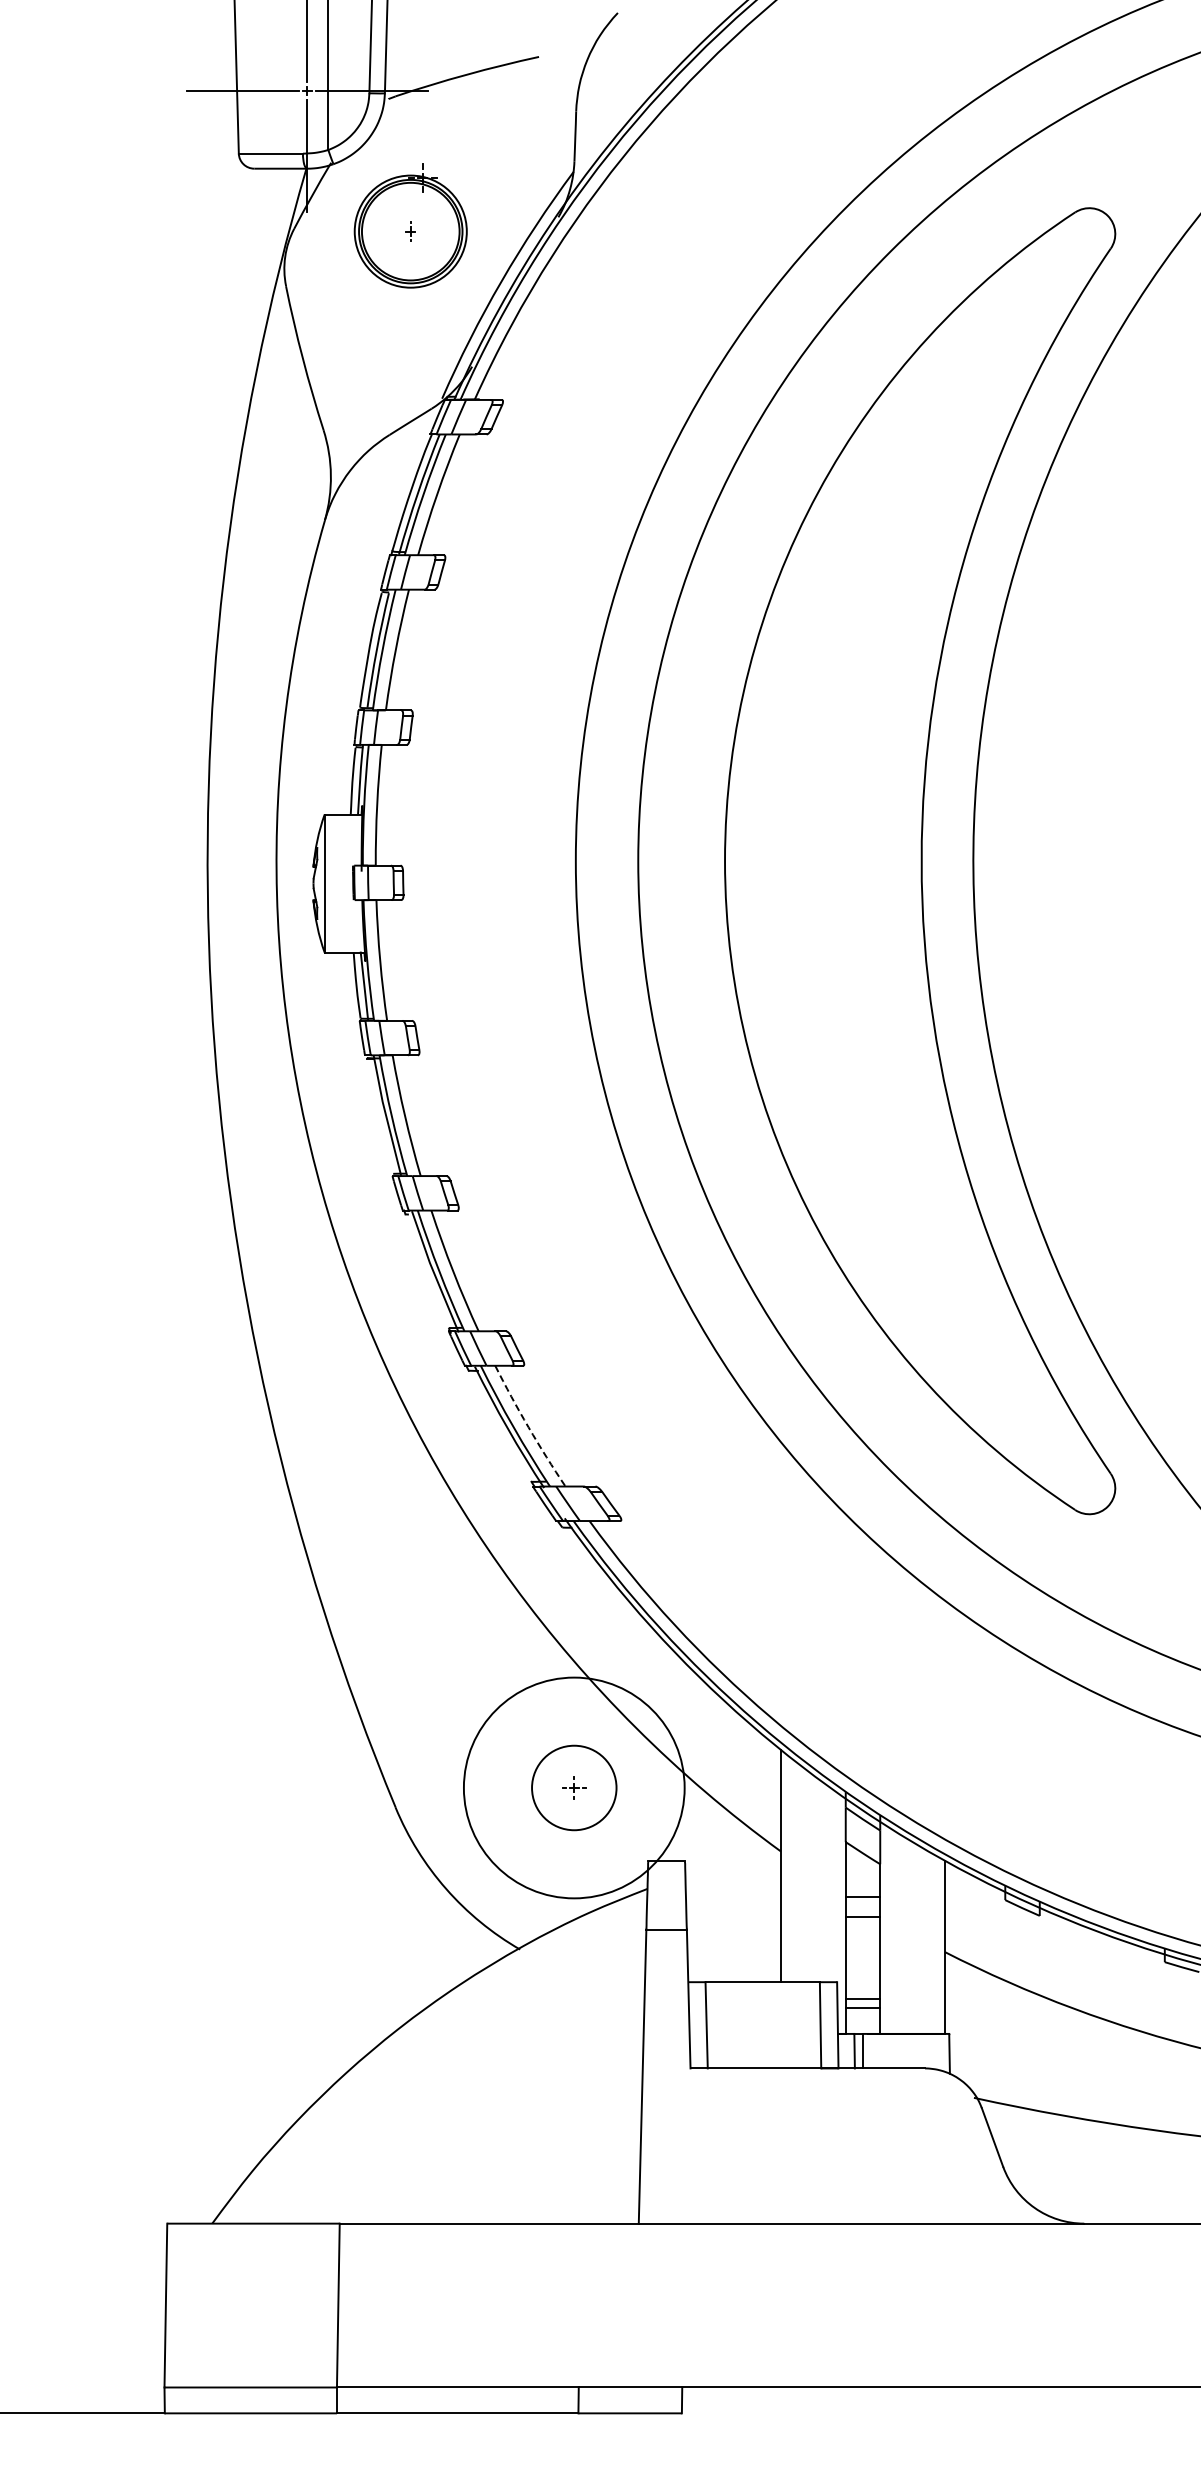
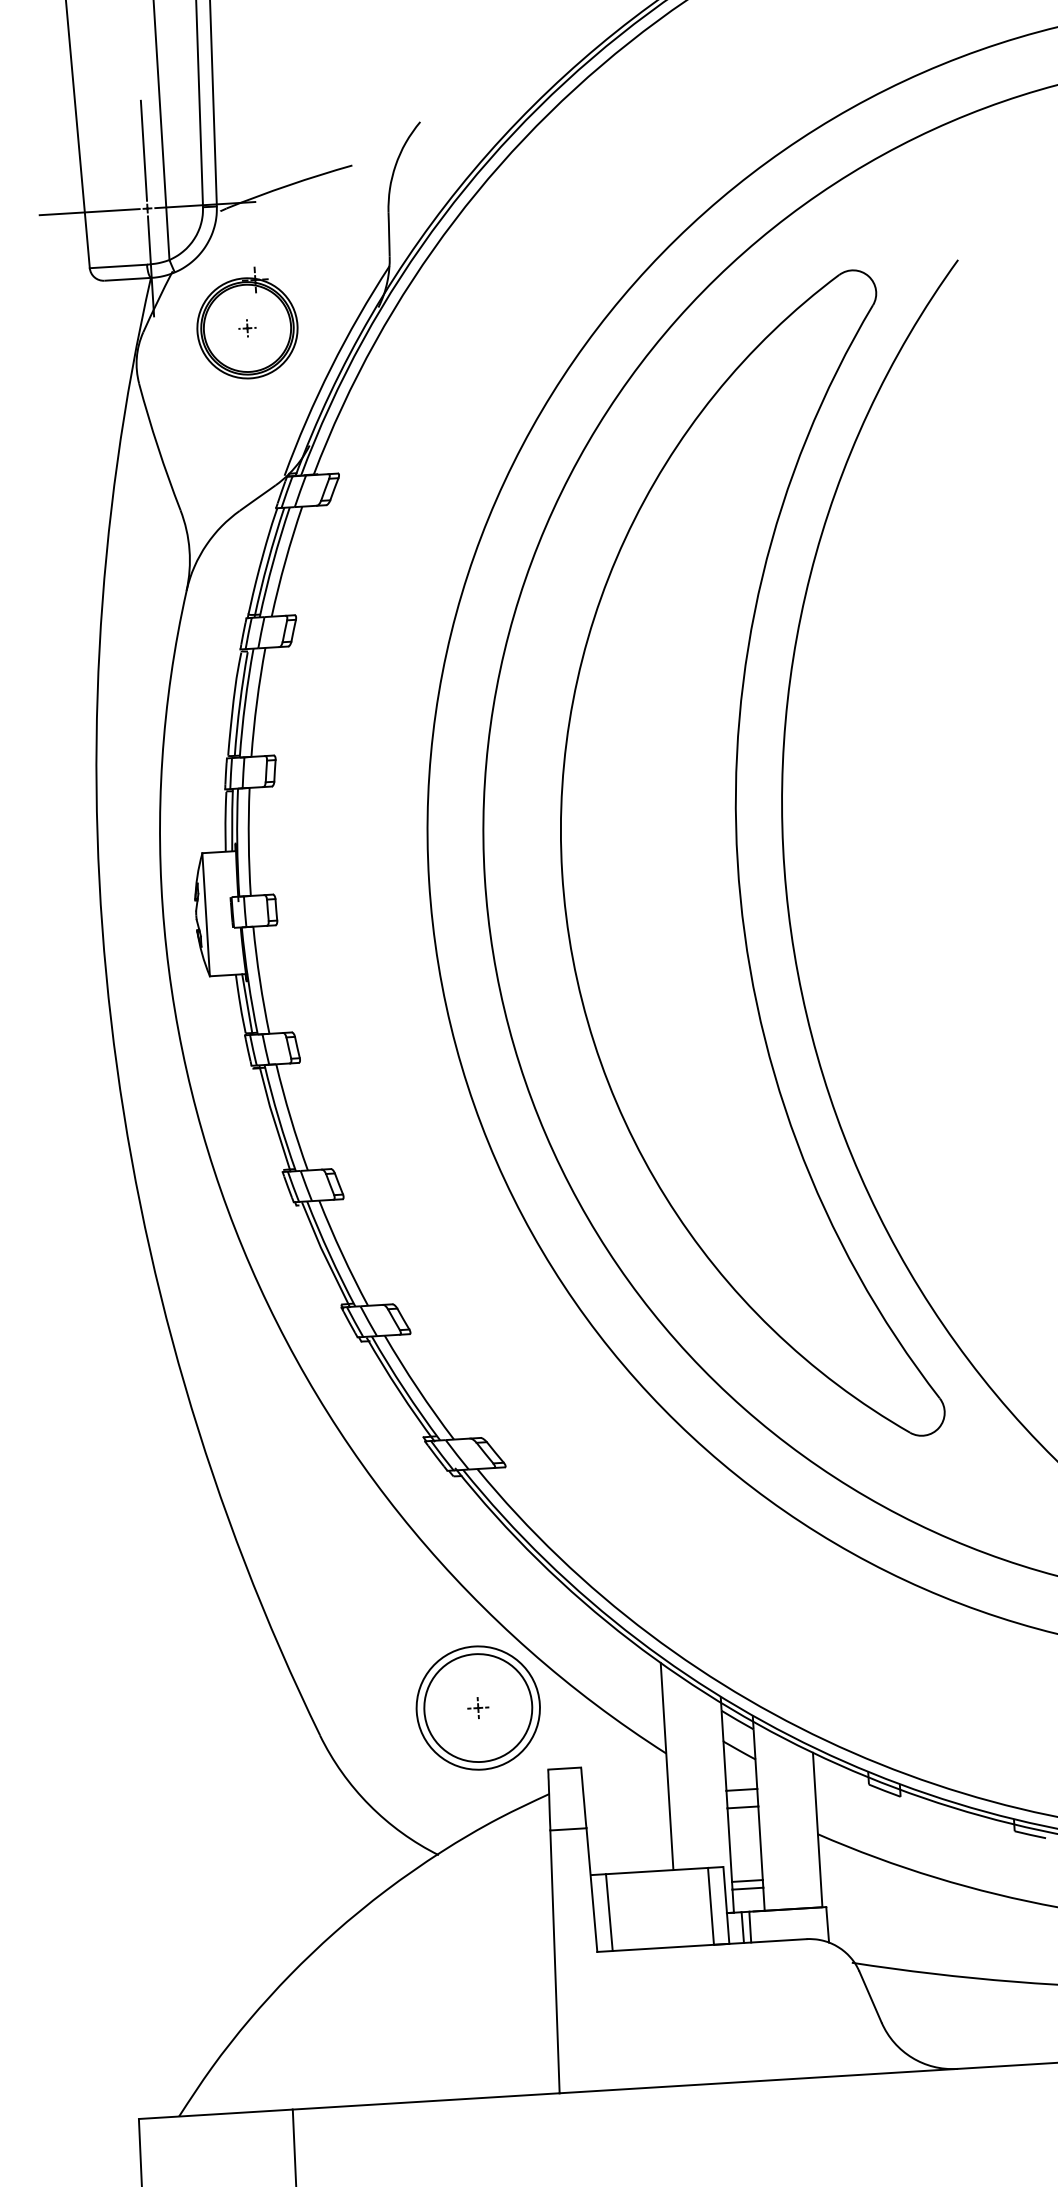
arc: (528, 1427) -> (417, 1388), dashed -> solid
circle: (573, 1787) -> (477, 1707), size x1.43
circle: (574, 1787) -> (478, 1707), size x0.62

